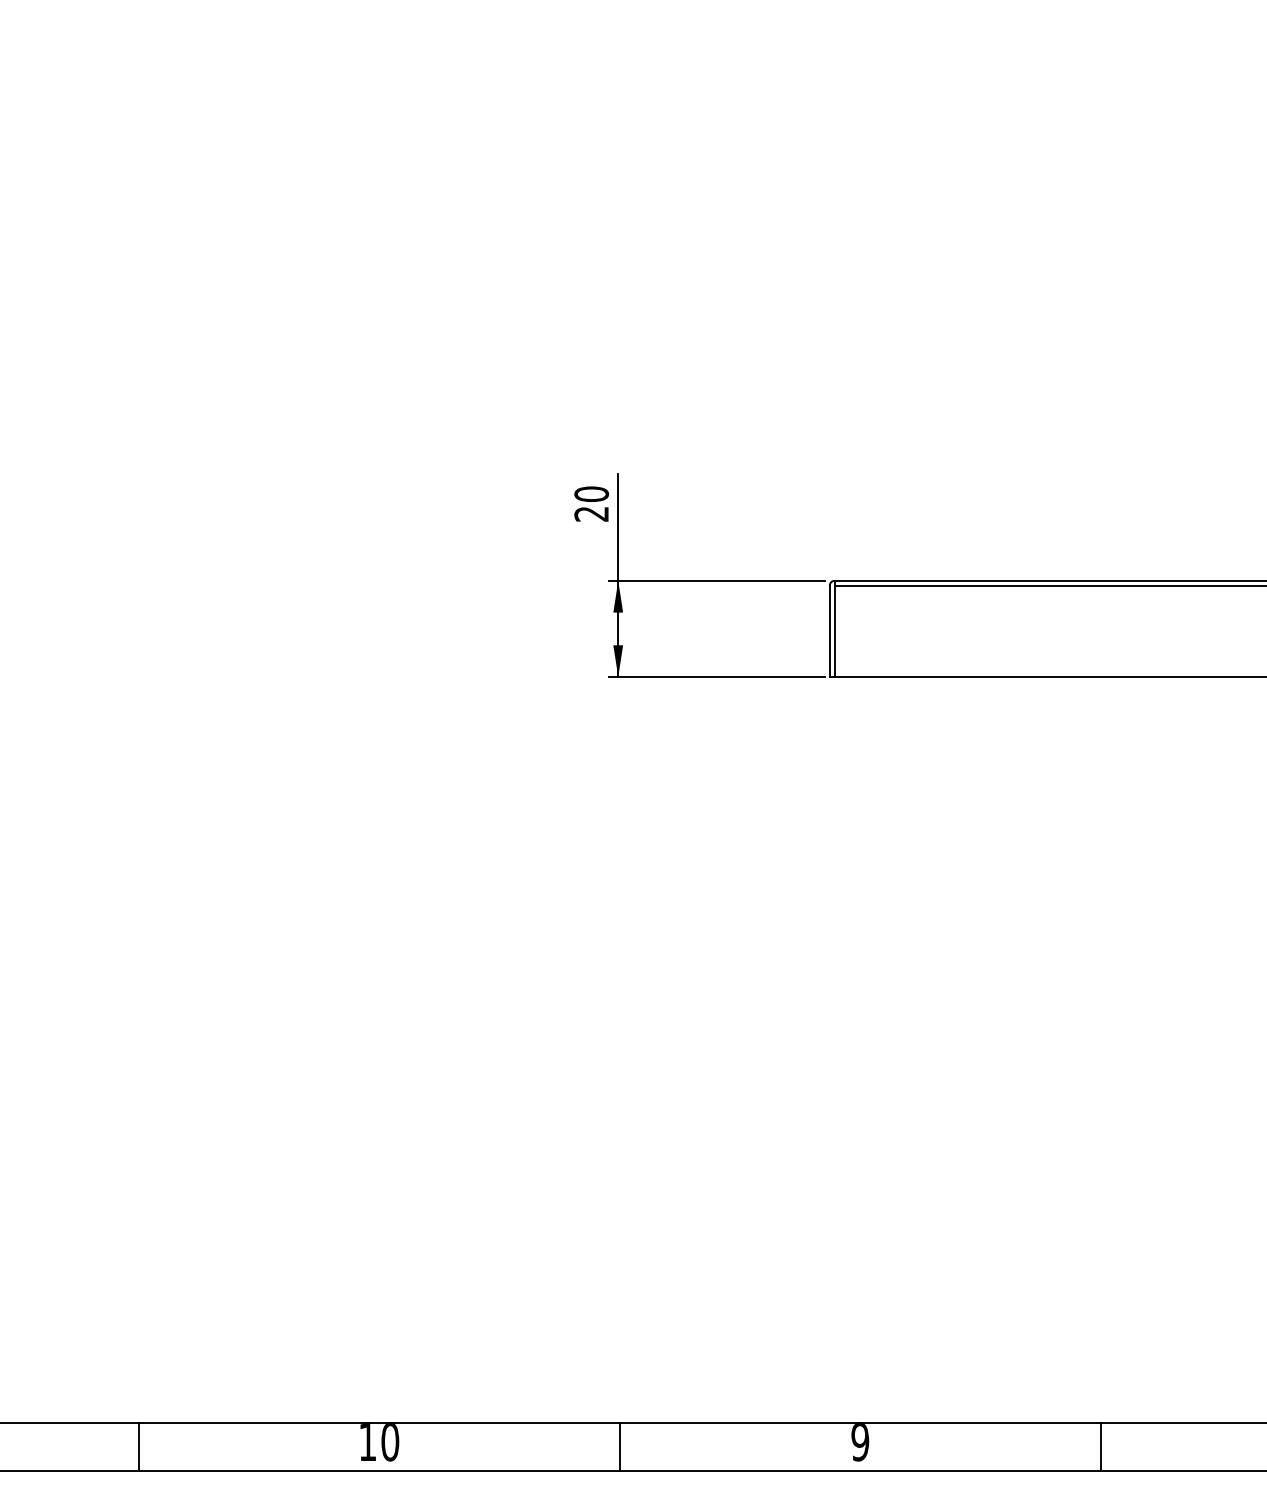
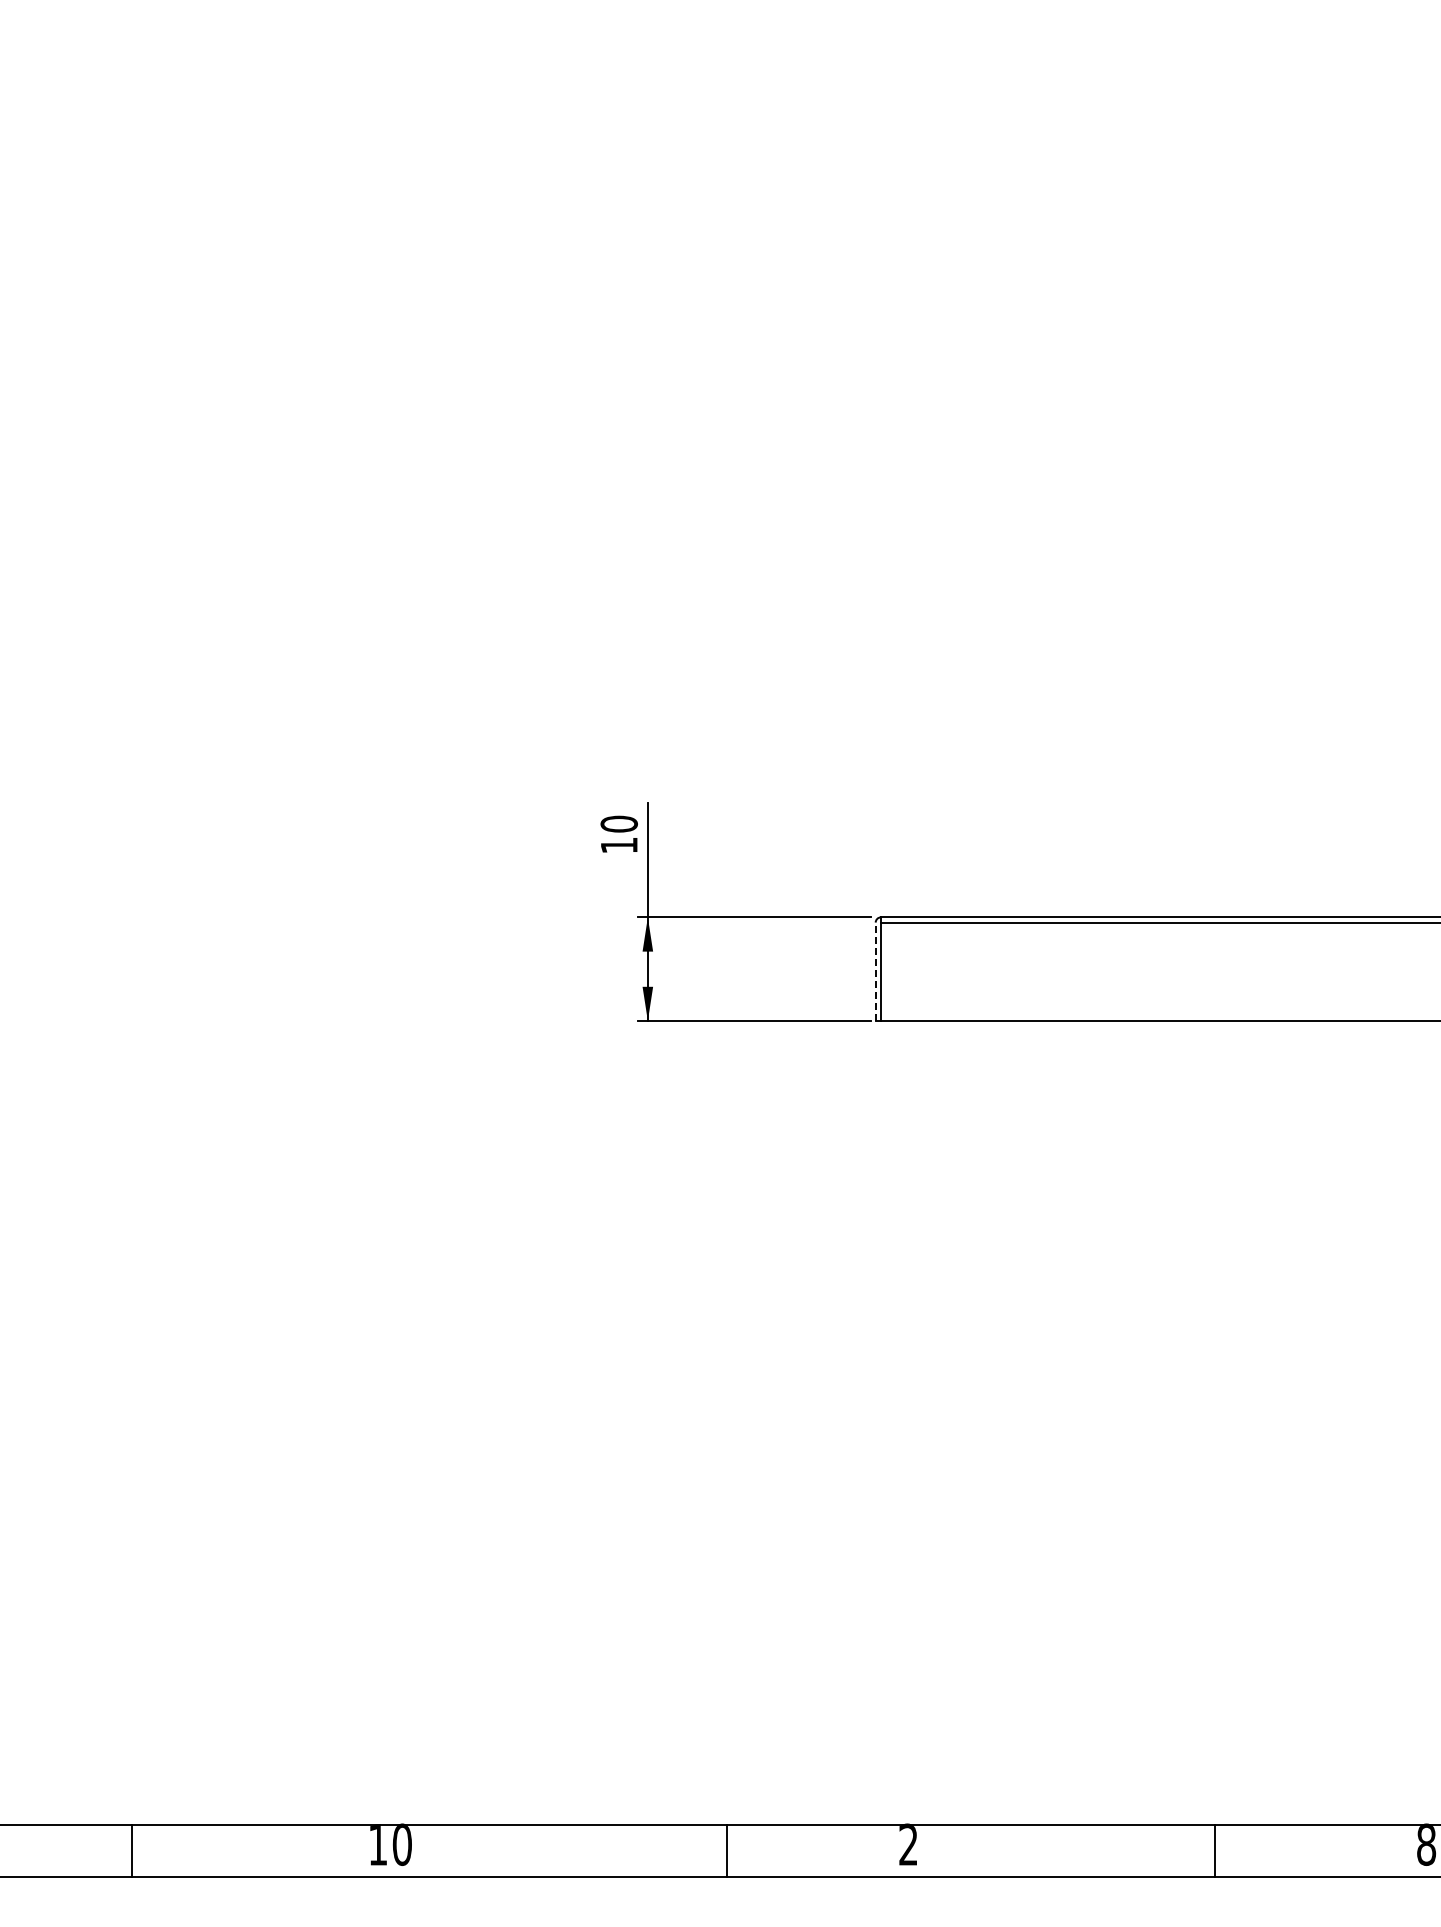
text: (590, 514) -> (618, 845), 20 -> 10
line: (829, 631) -> (875, 971), solid -> dashed
text: (860, 1441) -> (908, 1844), 9 -> 2
line: (620, 1447) -> (727, 1850), moved
line: (1101, 1447) -> (1215, 1850), moved

